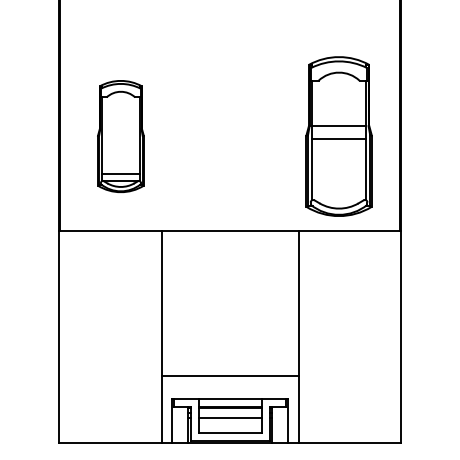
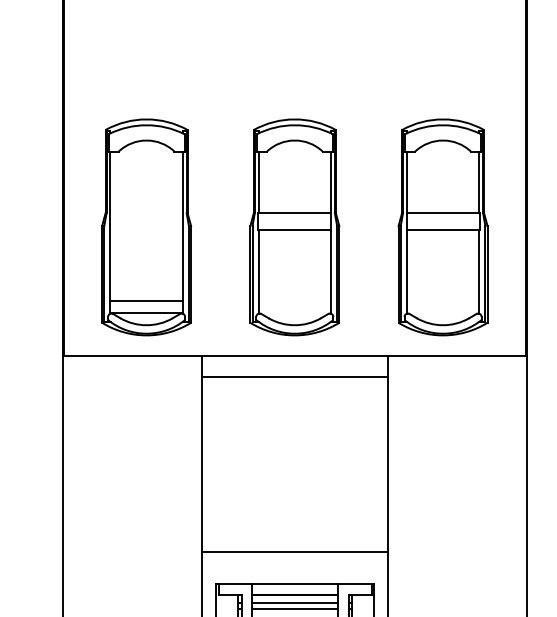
part: (120, 136) -> (146, 227), size x1.43
part: (229, 136) -> (294, 227), added
line: (229, 246) -> (294, 376), added
line: (230, 413) -> (295, 603), added

